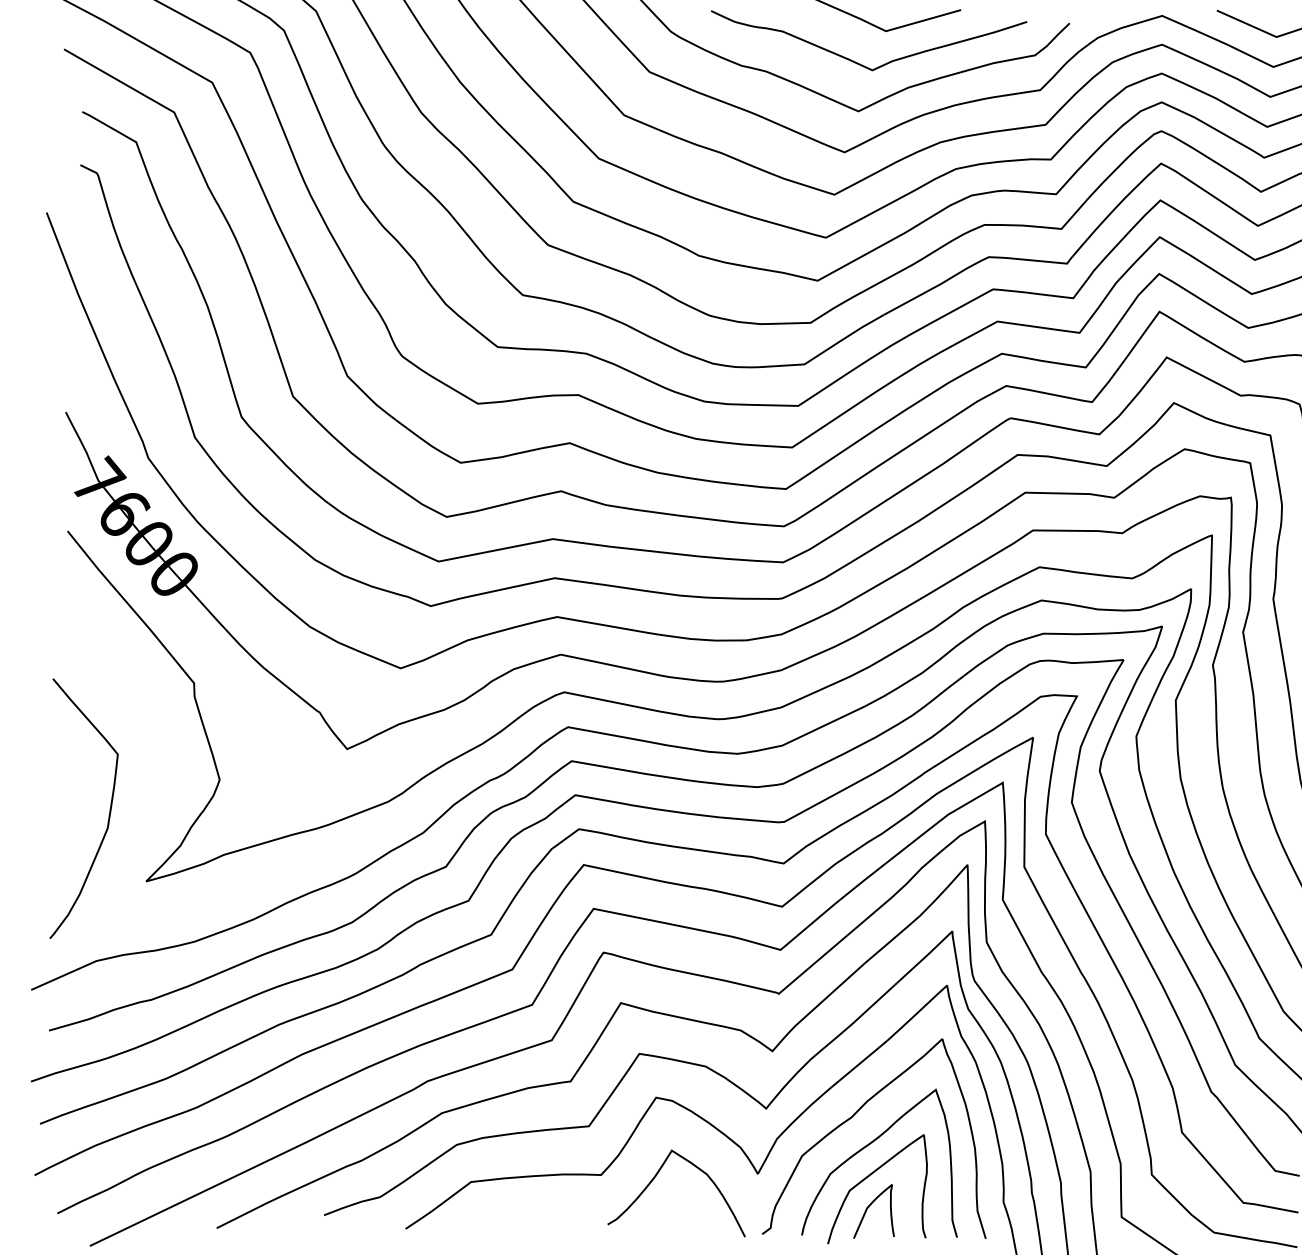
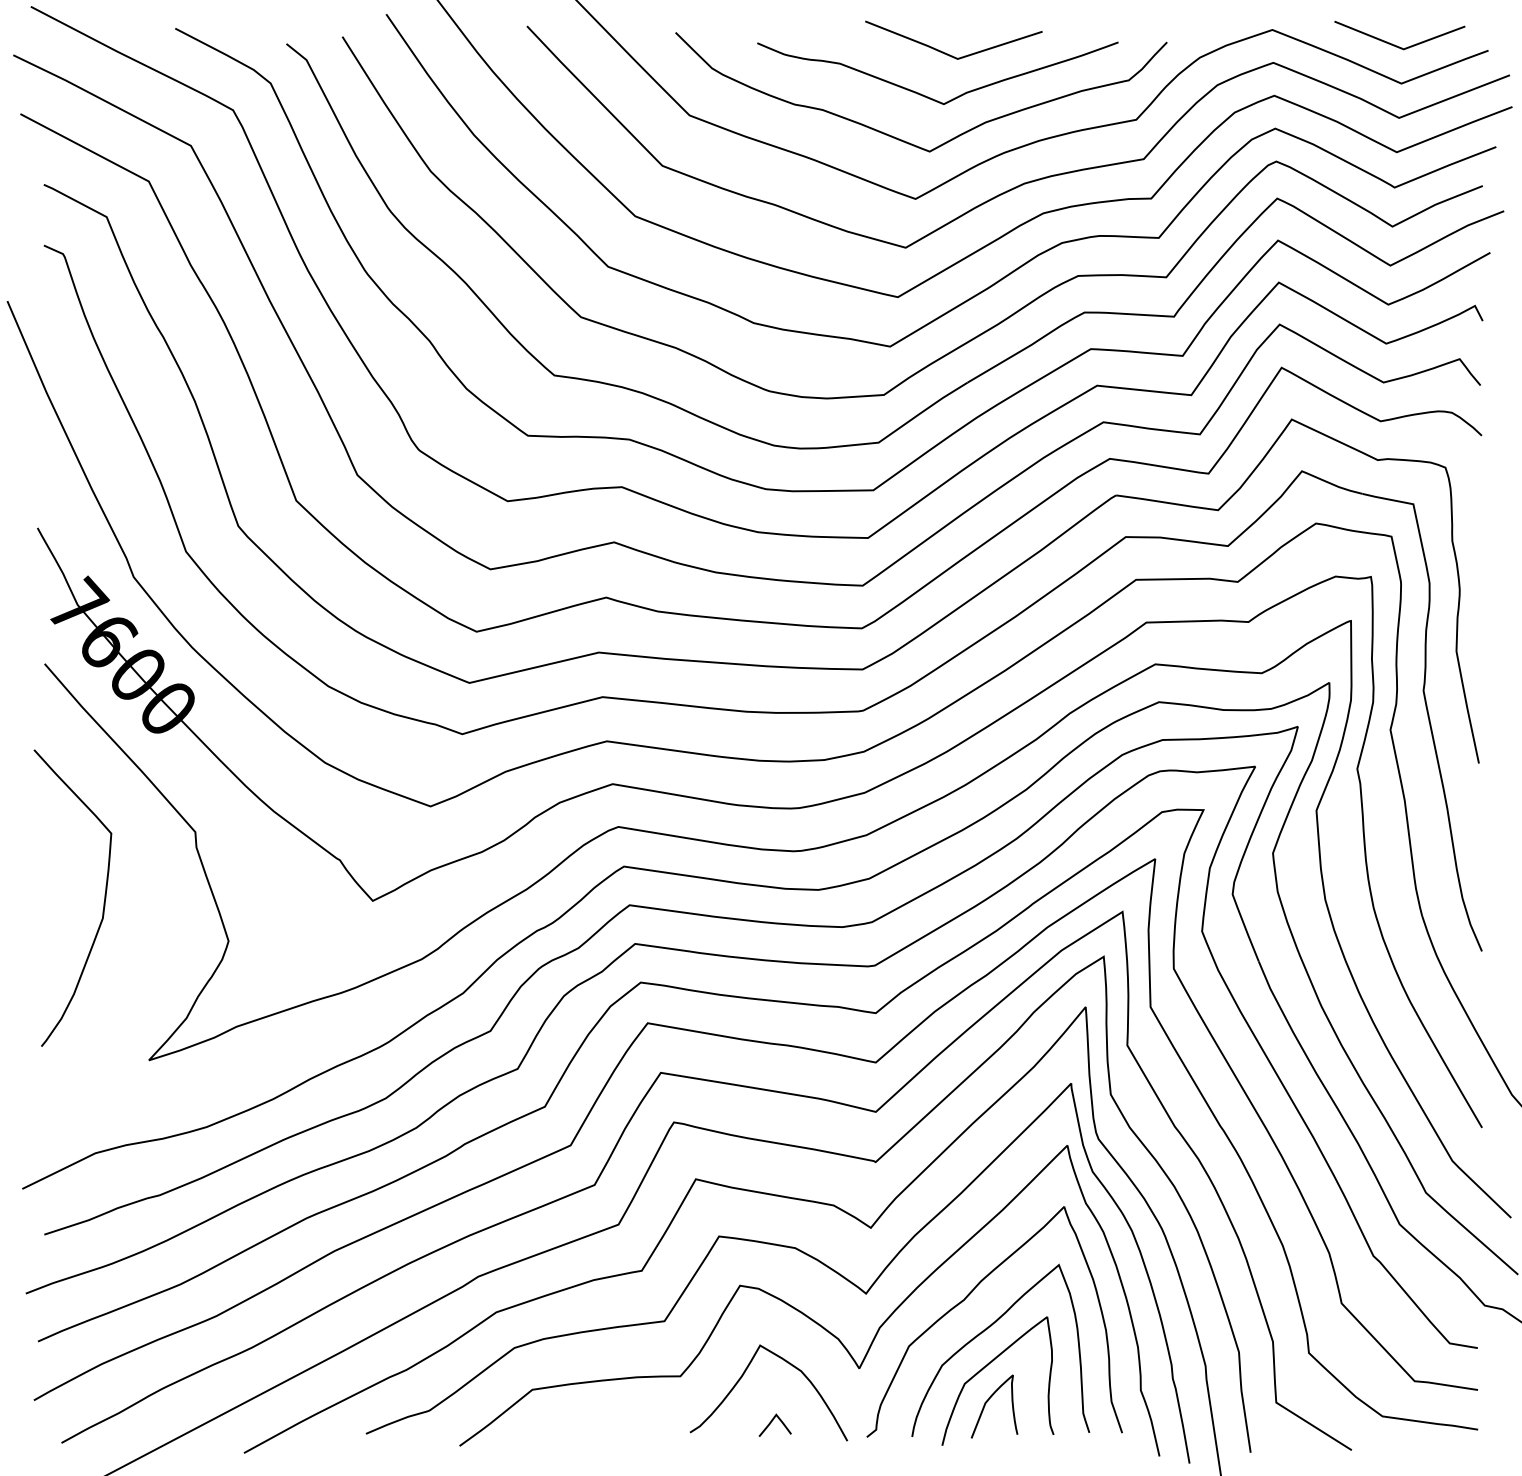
curve: (108, 814) -> (103, 902), moved
line: (679, 1219) -> (771, 1423), added

